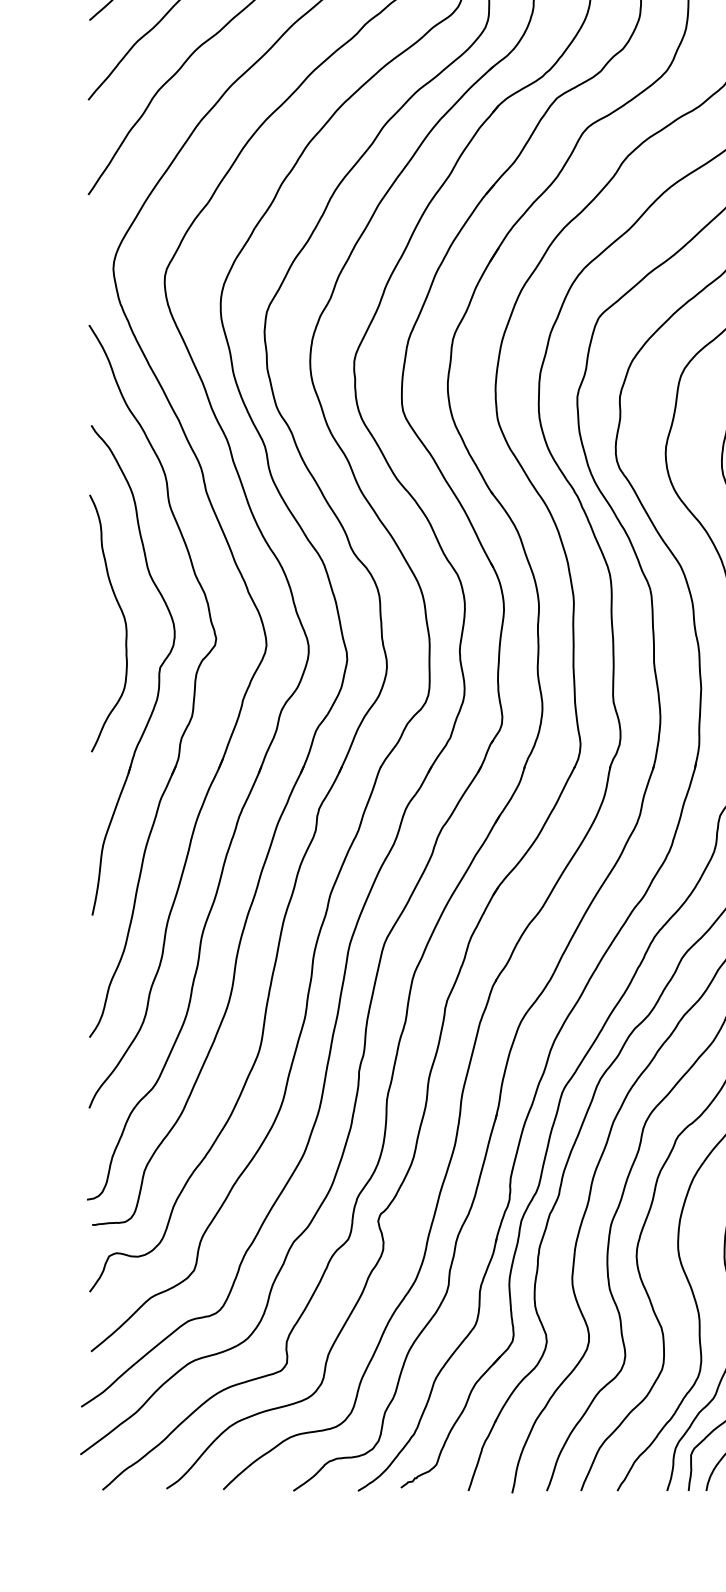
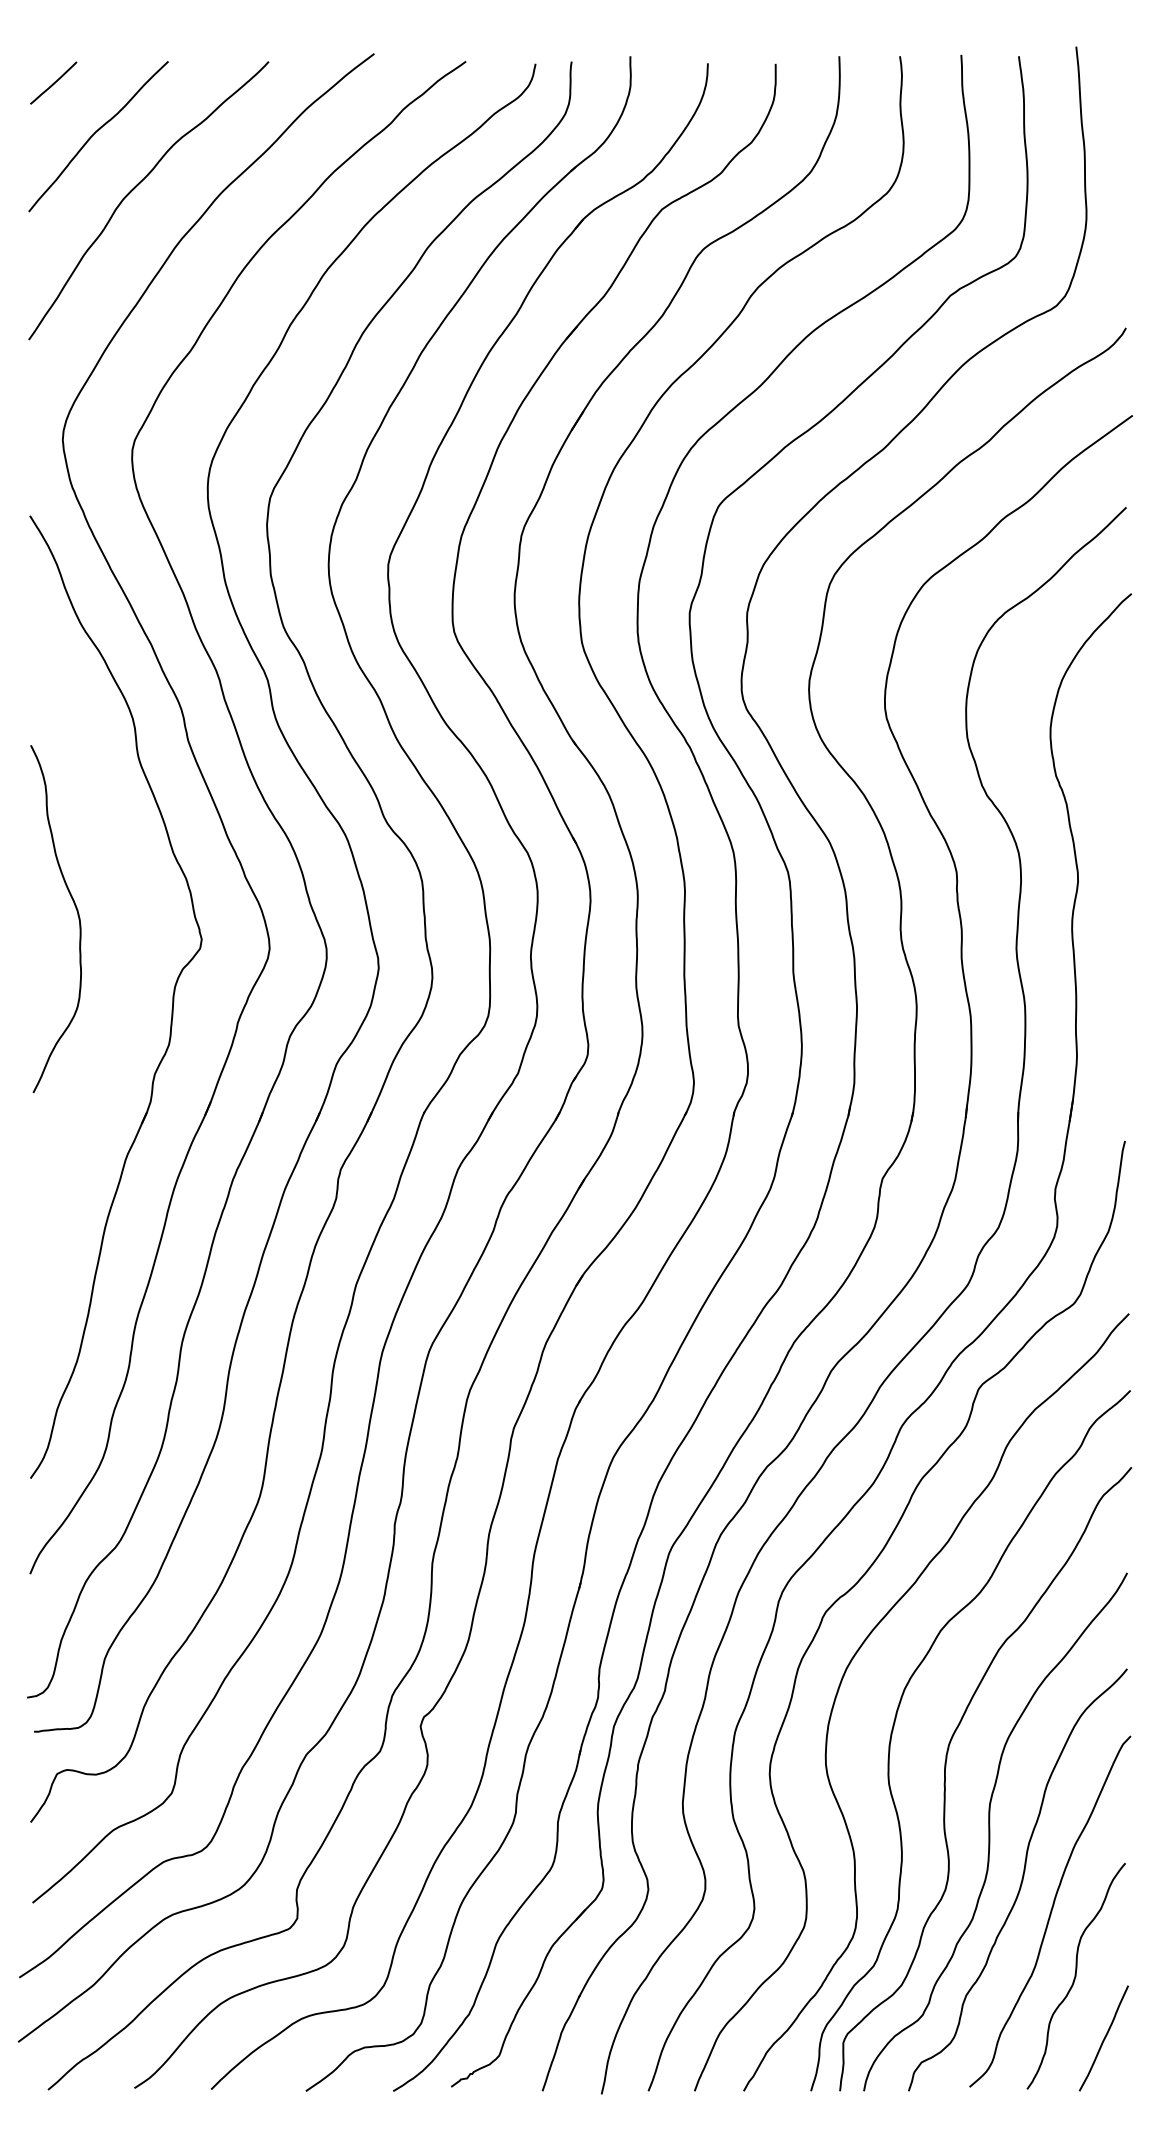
part: (158, 674) -> (123, 987), removed

